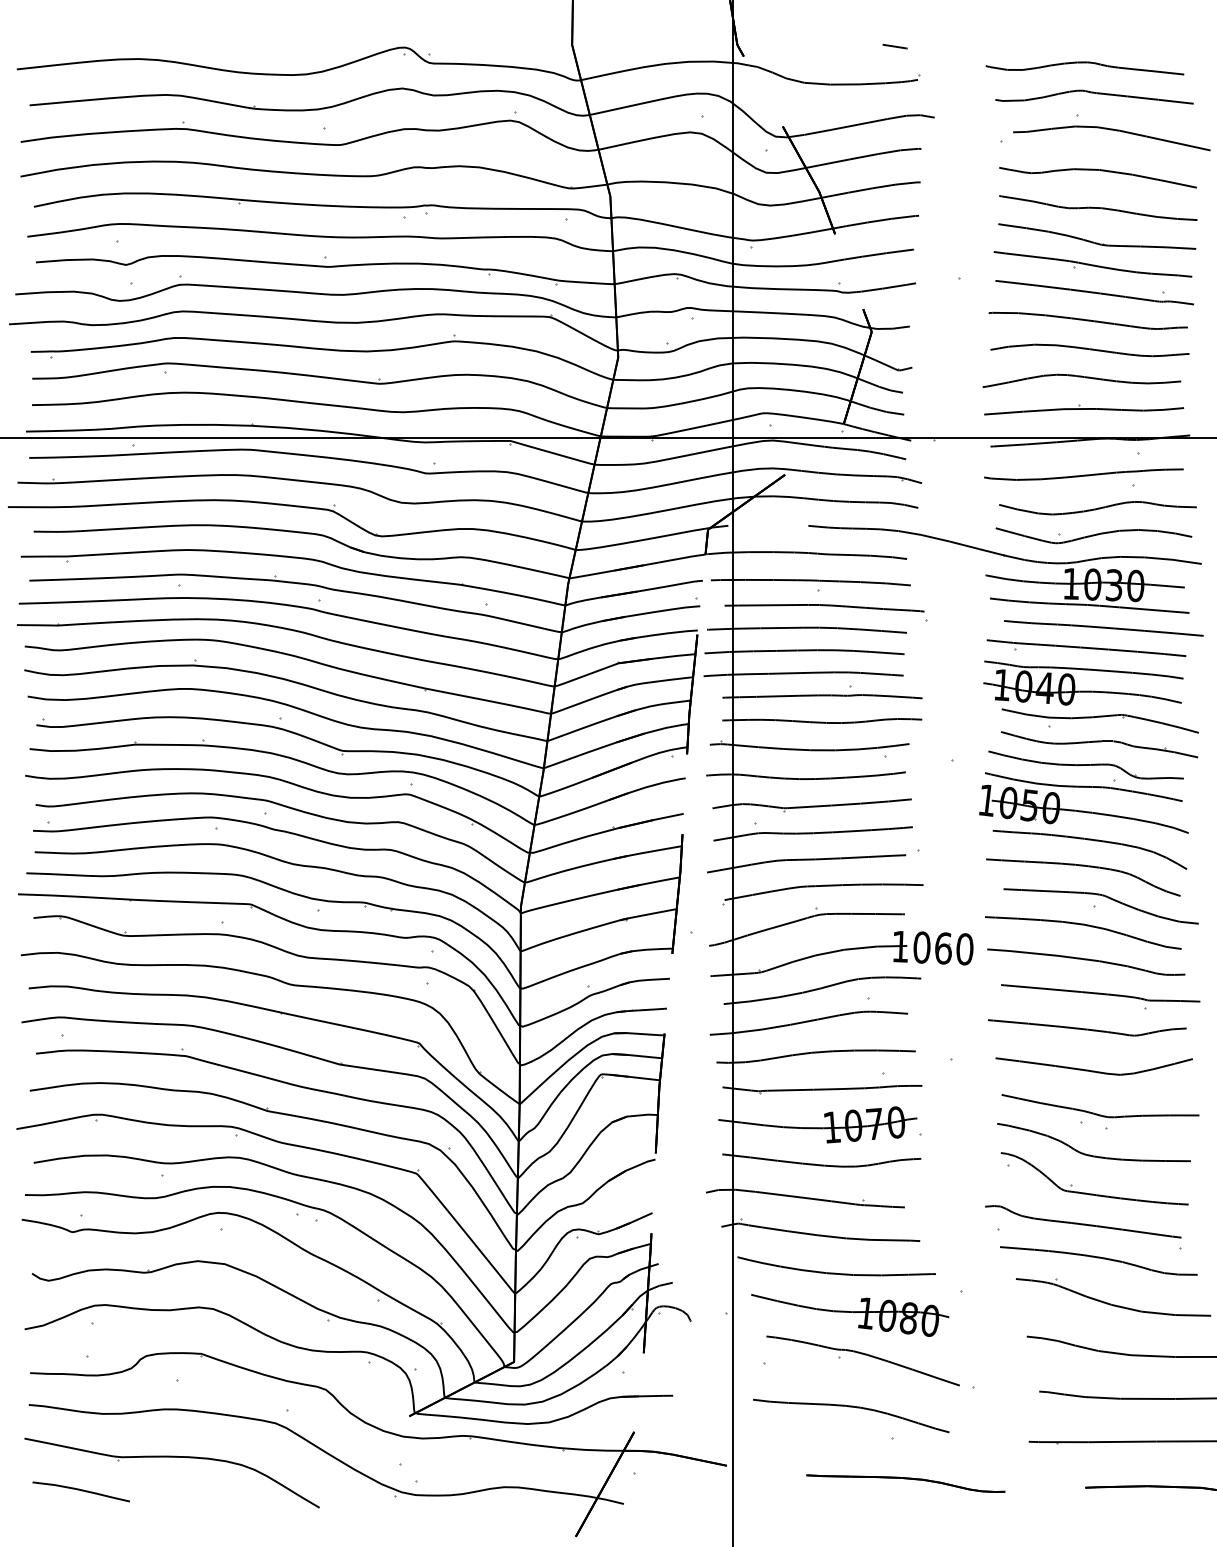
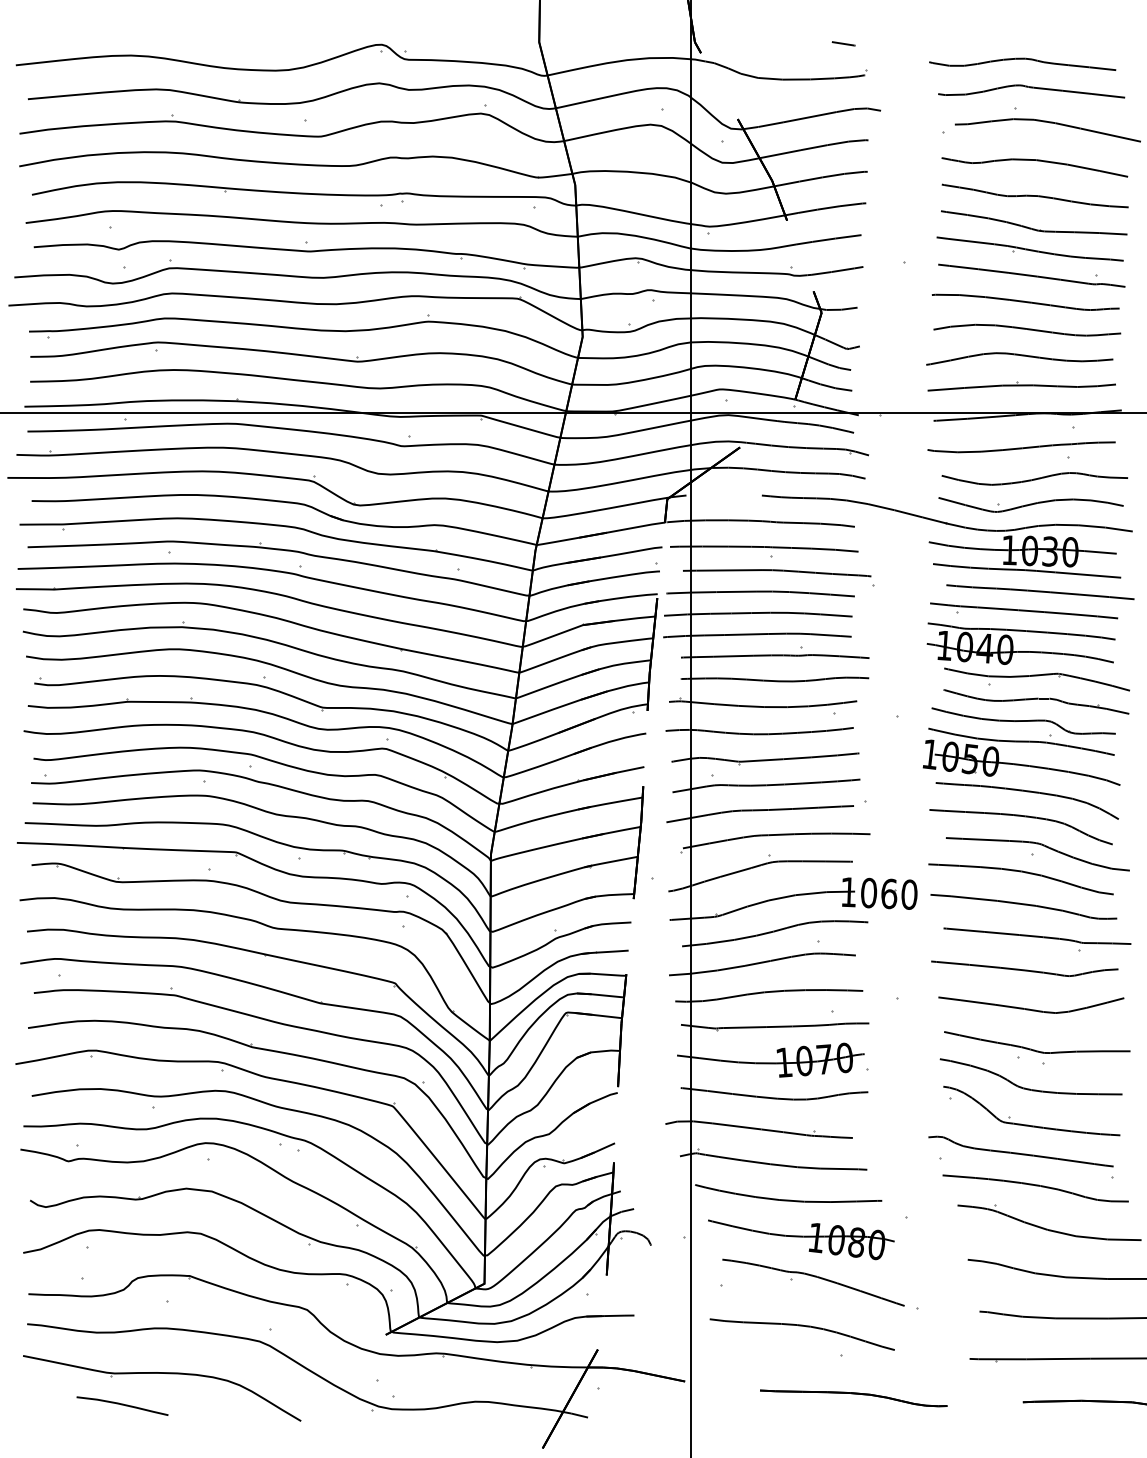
curve: (81, 1491) -> (122, 1405), moved

